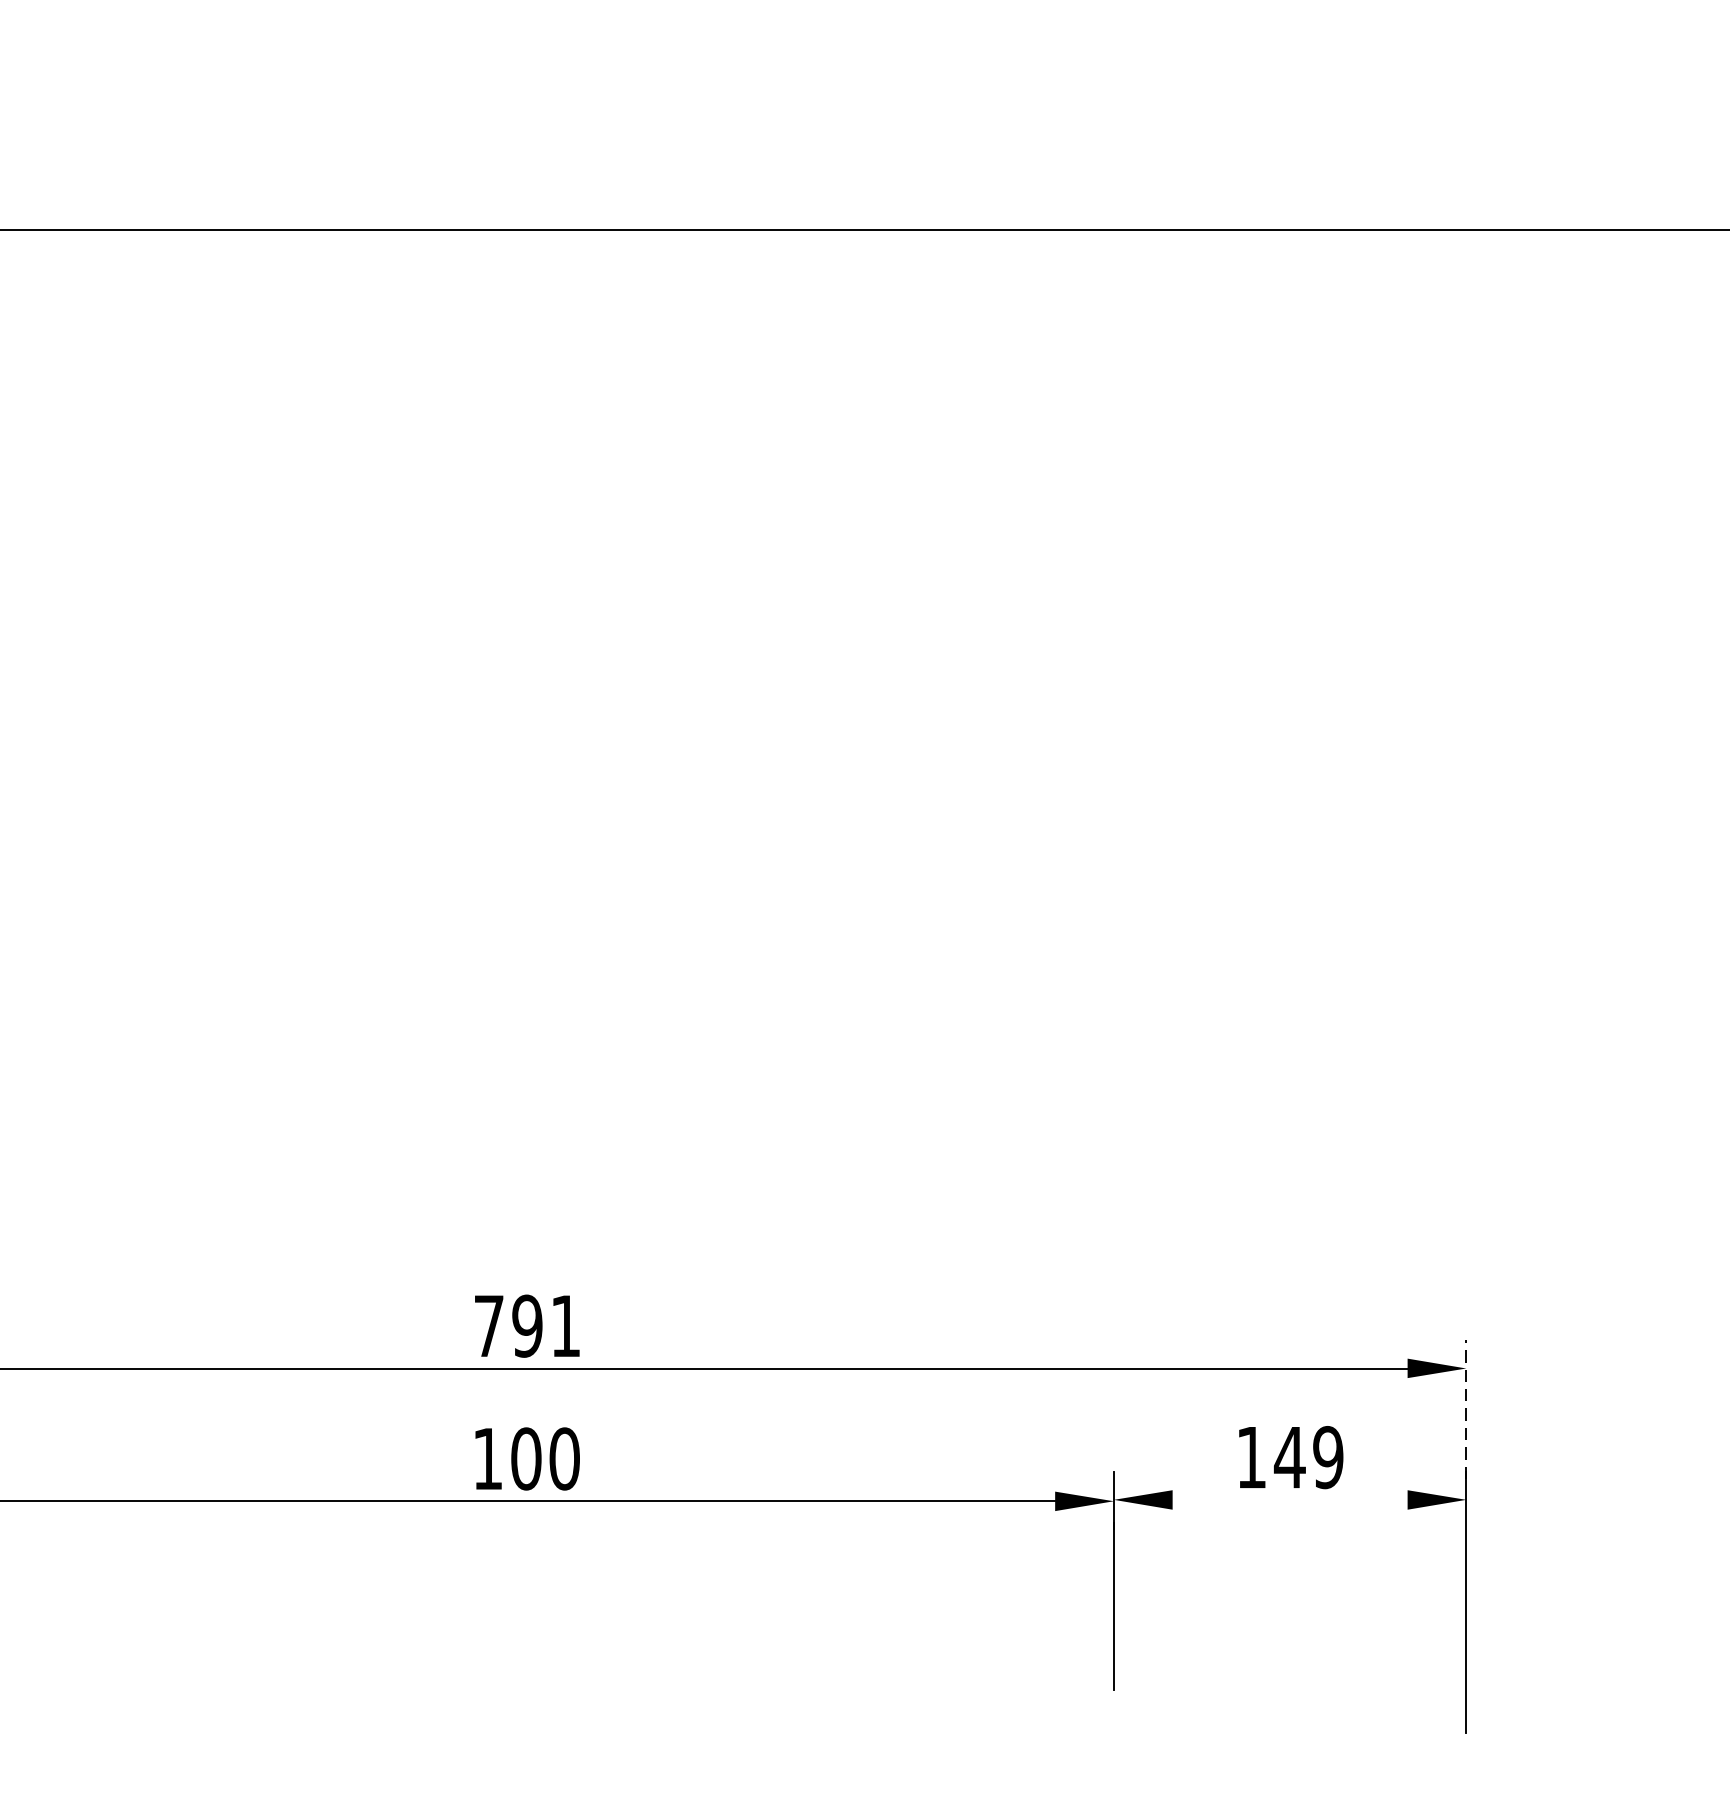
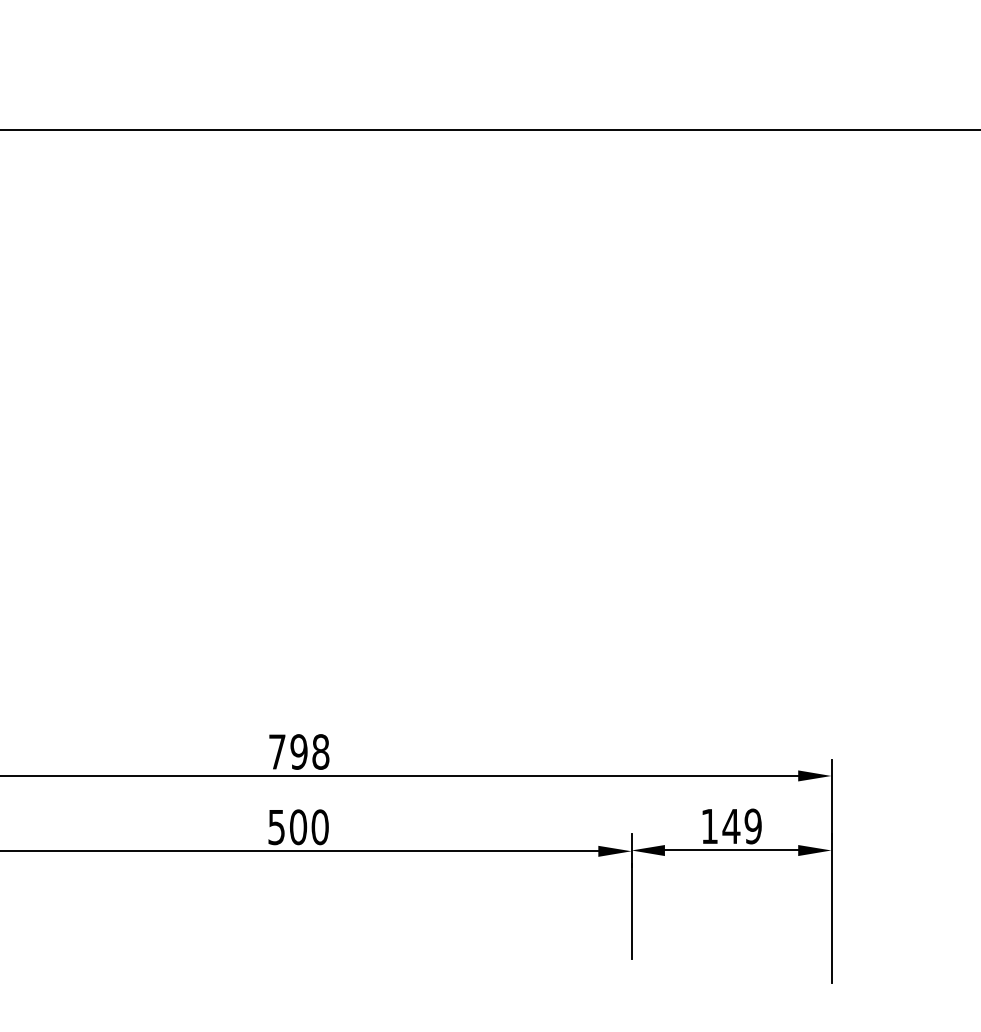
text: (565, 1325) -> (320, 751), 791 -> 798
line: (1466, 1408) -> (831, 798), dashed -> solid
text: (487, 1459) -> (276, 827), 100 -> 500
line: (1290, 1499) -> (731, 850), added

